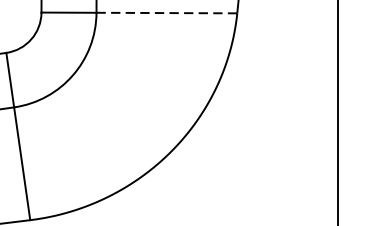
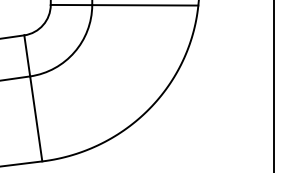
line: (167, 13) -> (145, 5), dashed -> solid

